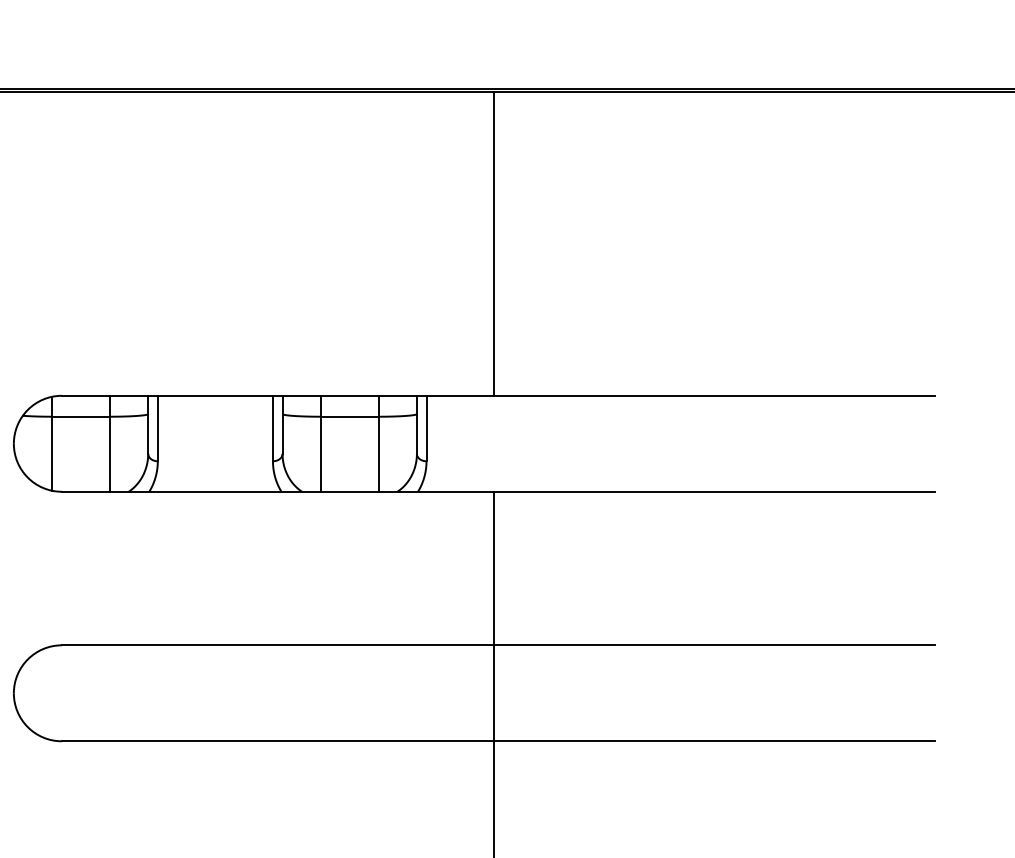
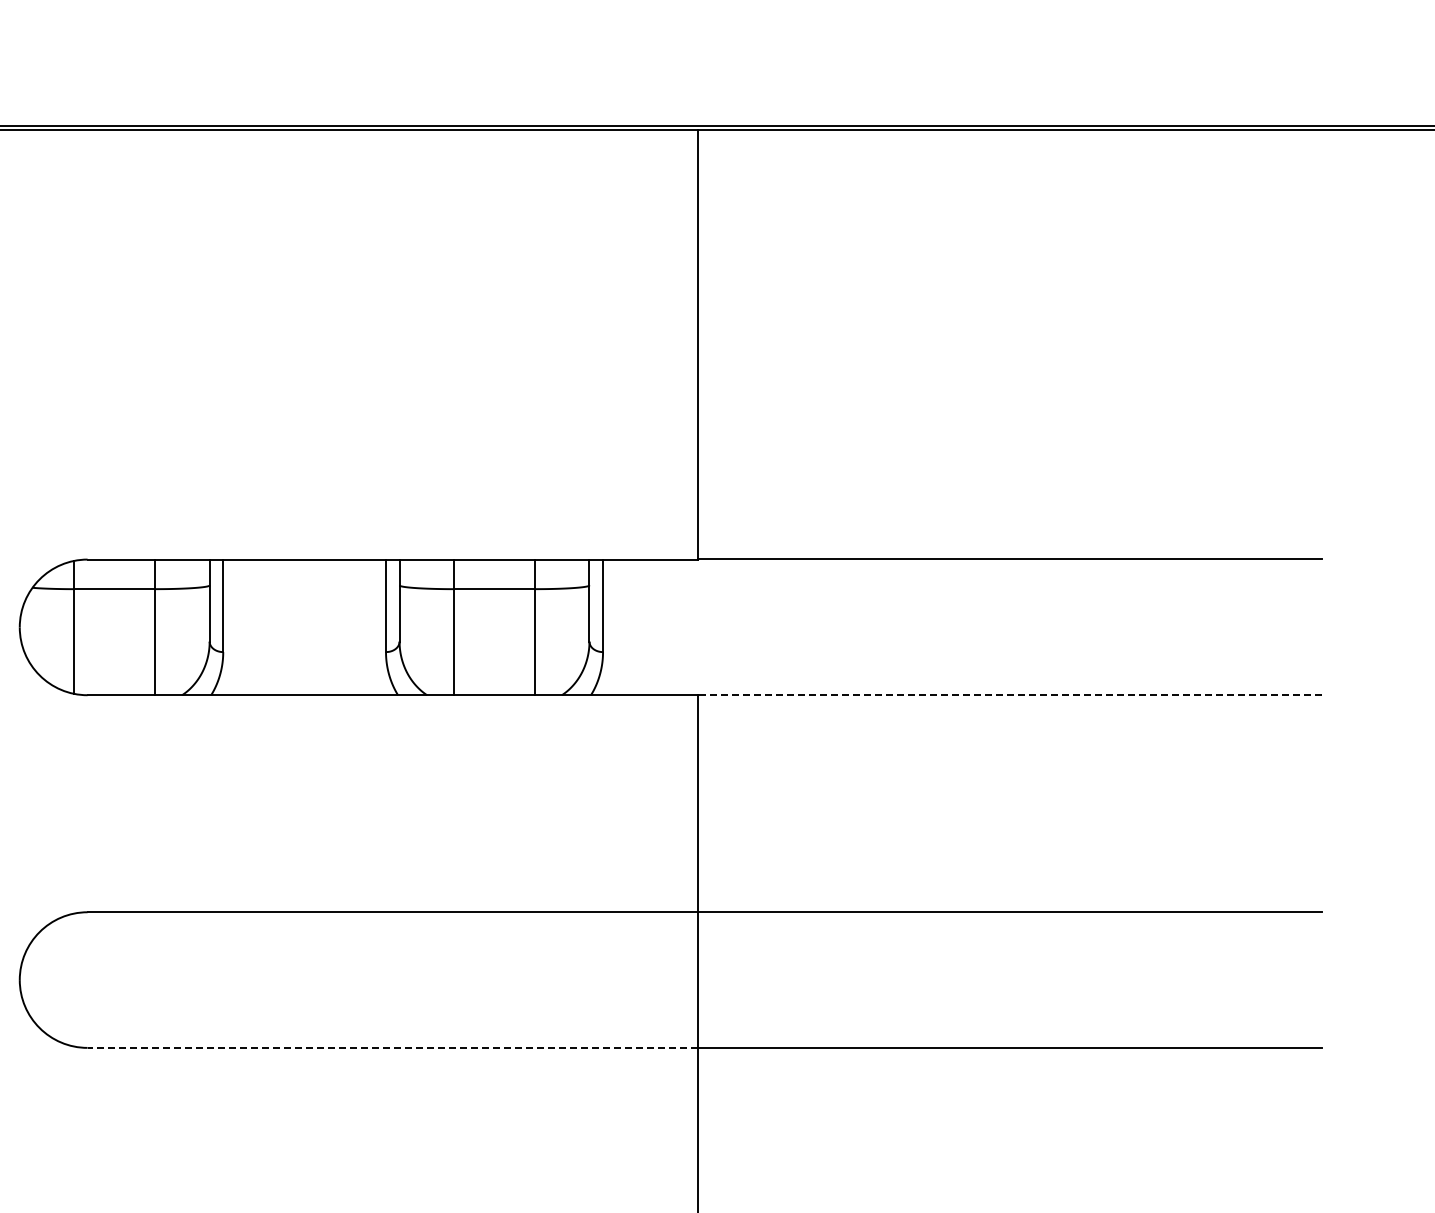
line: (714, 491) -> (1009, 695), solid -> dashed
line: (277, 741) -> (392, 1047), solid -> dashed

